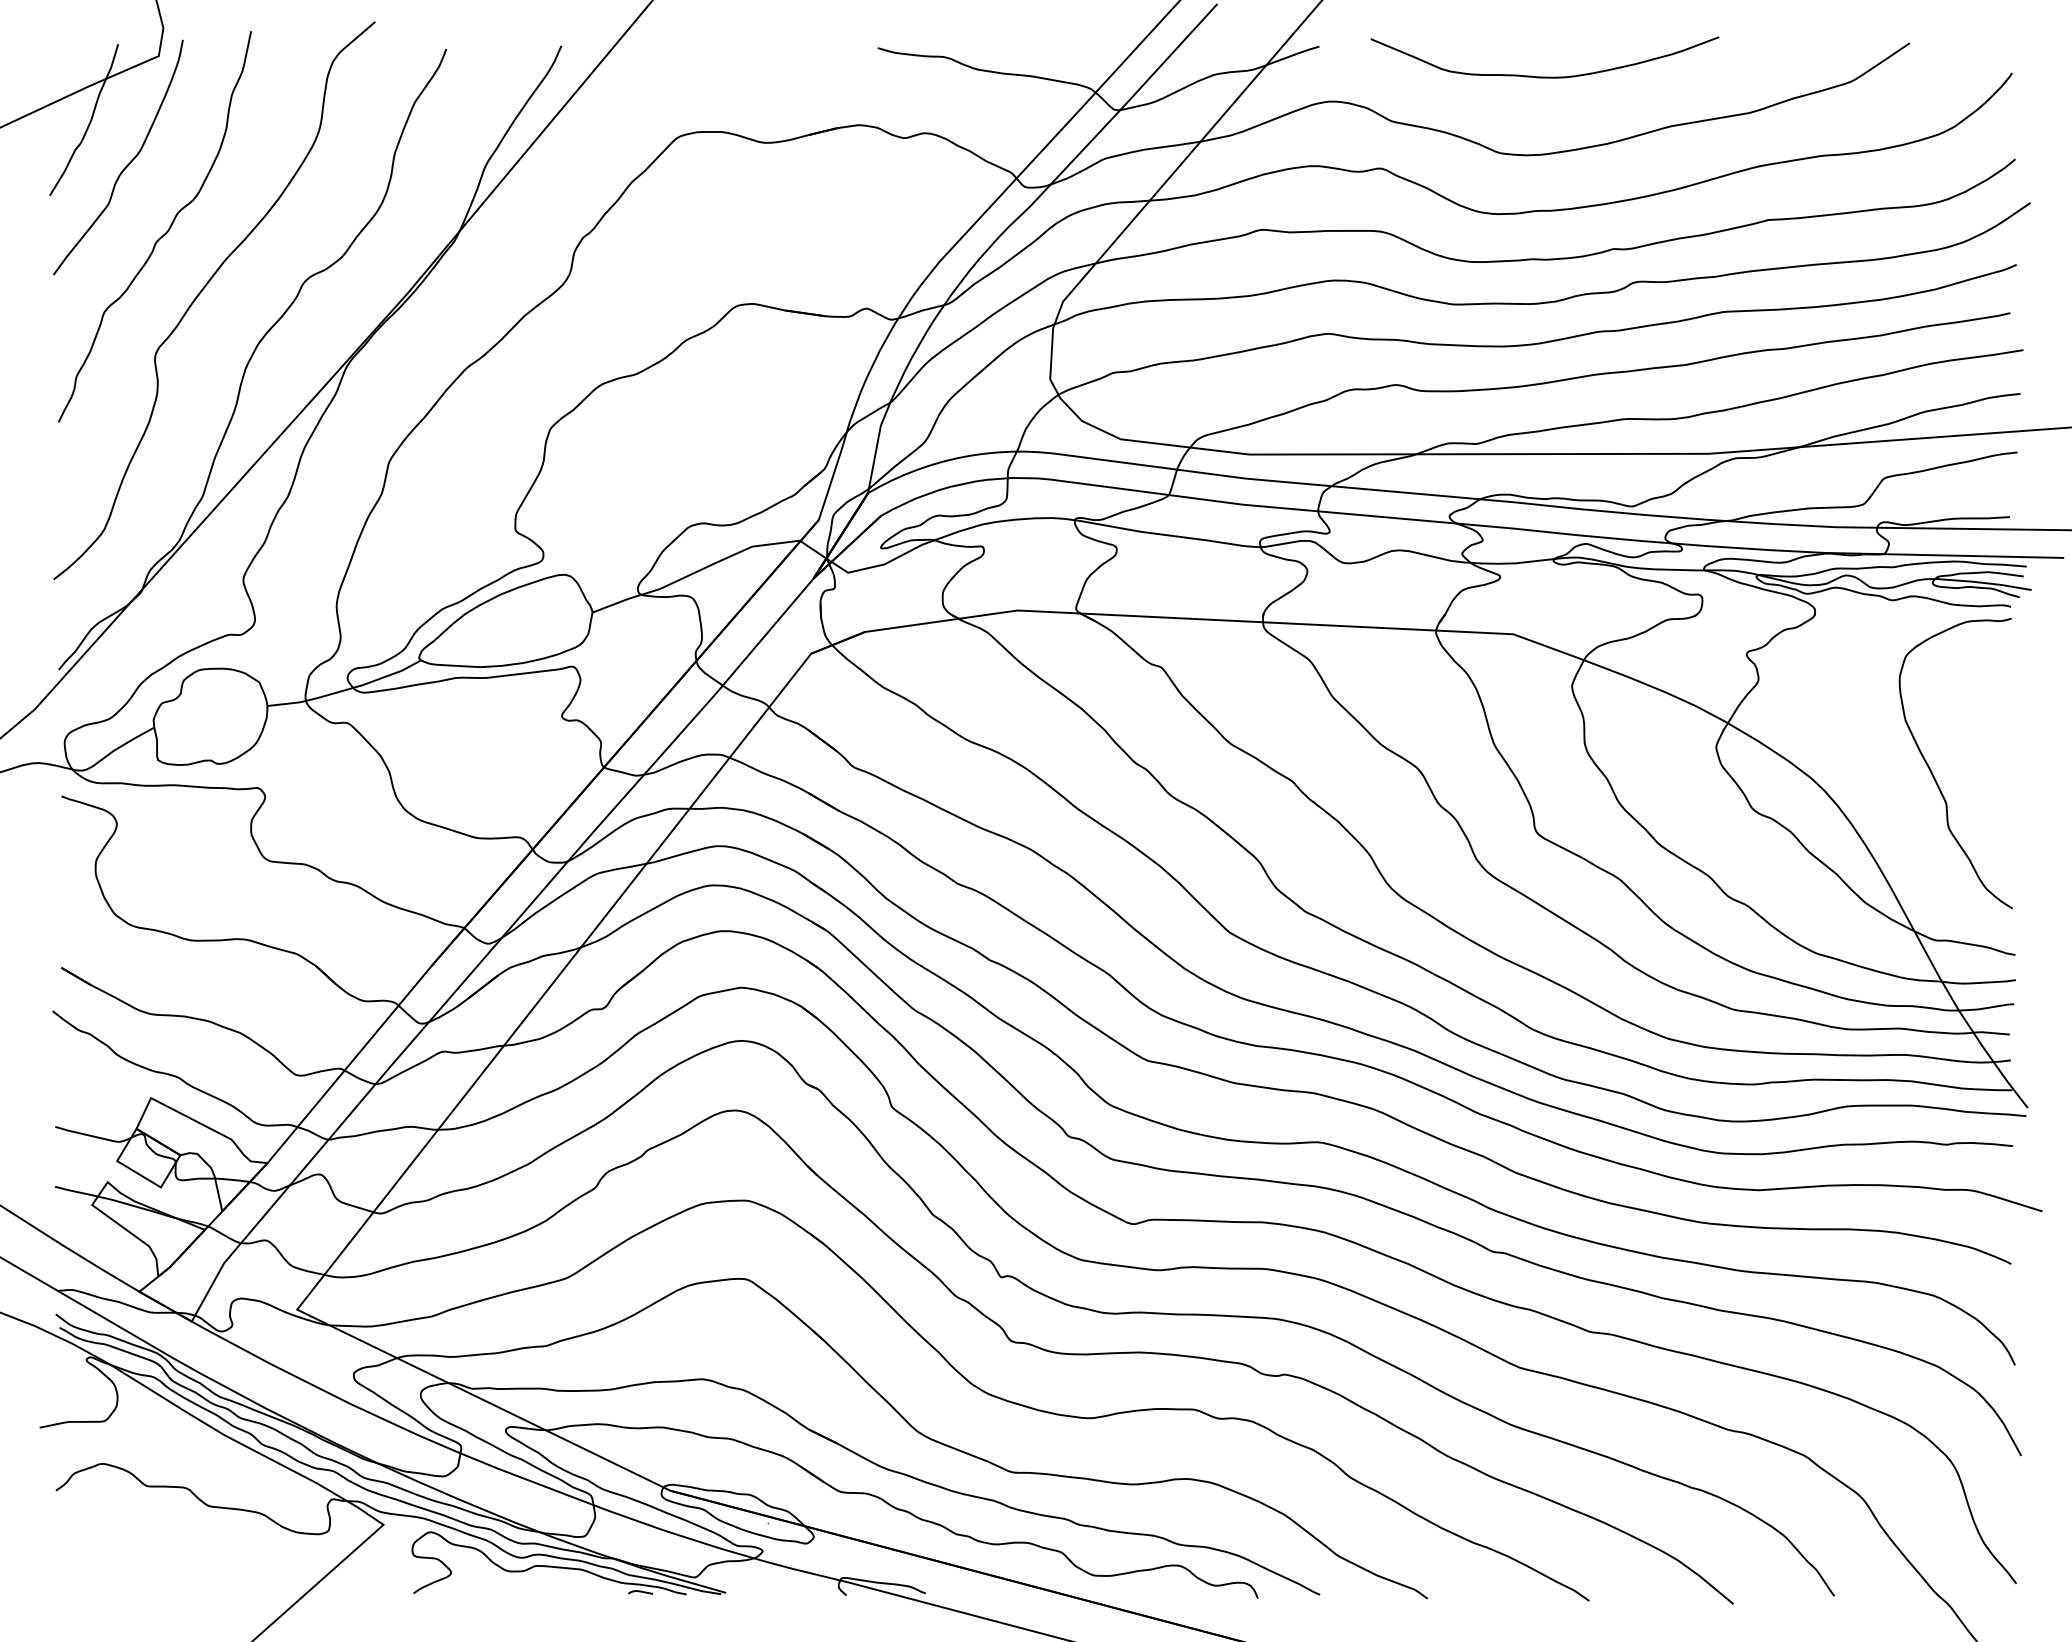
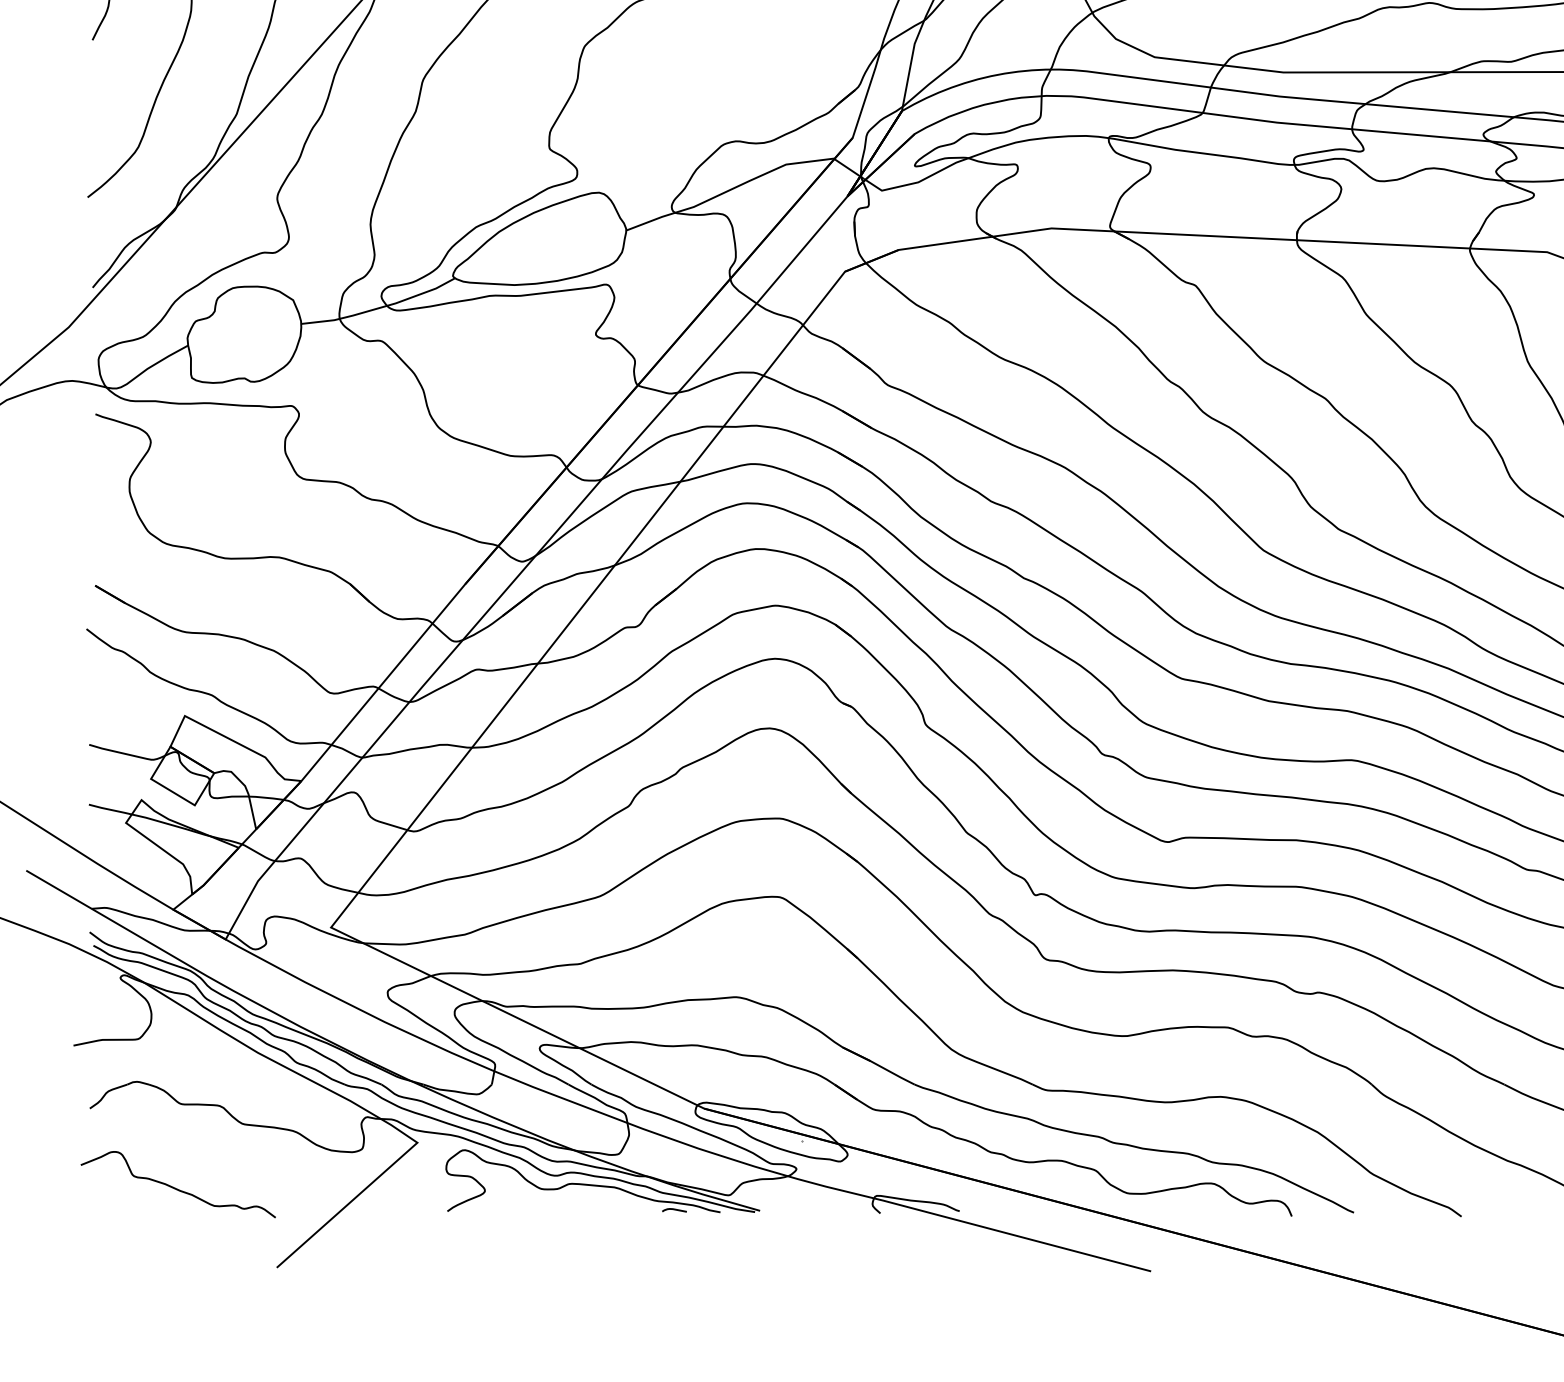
curve: (143, 1570) -> (177, 1188), added

